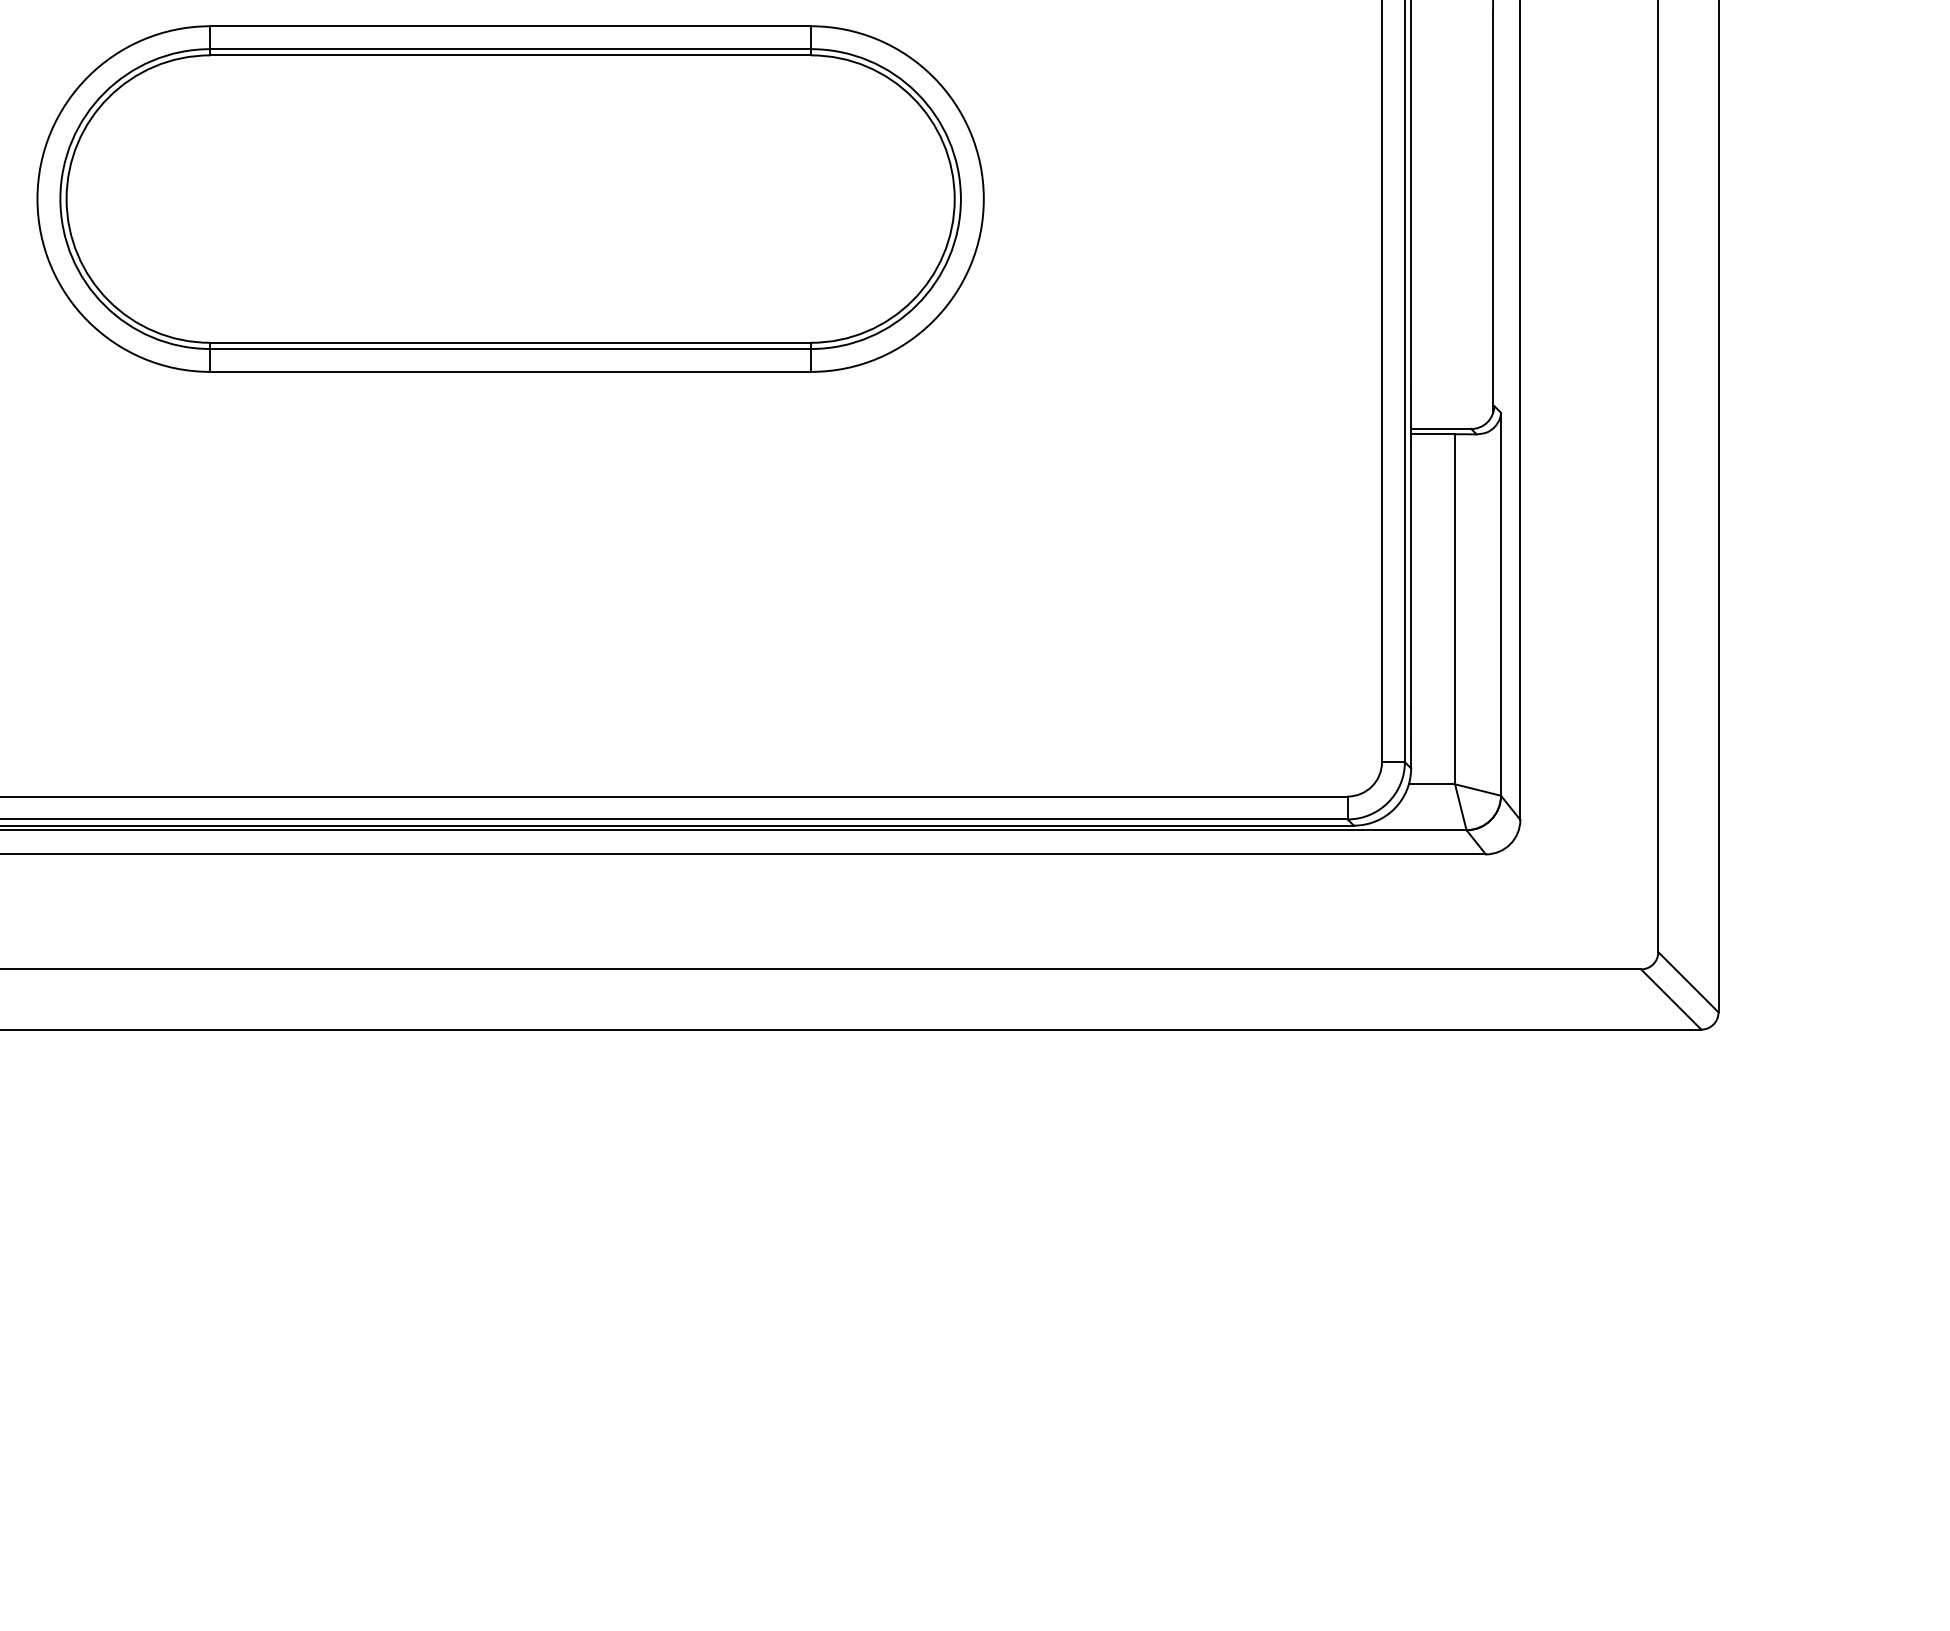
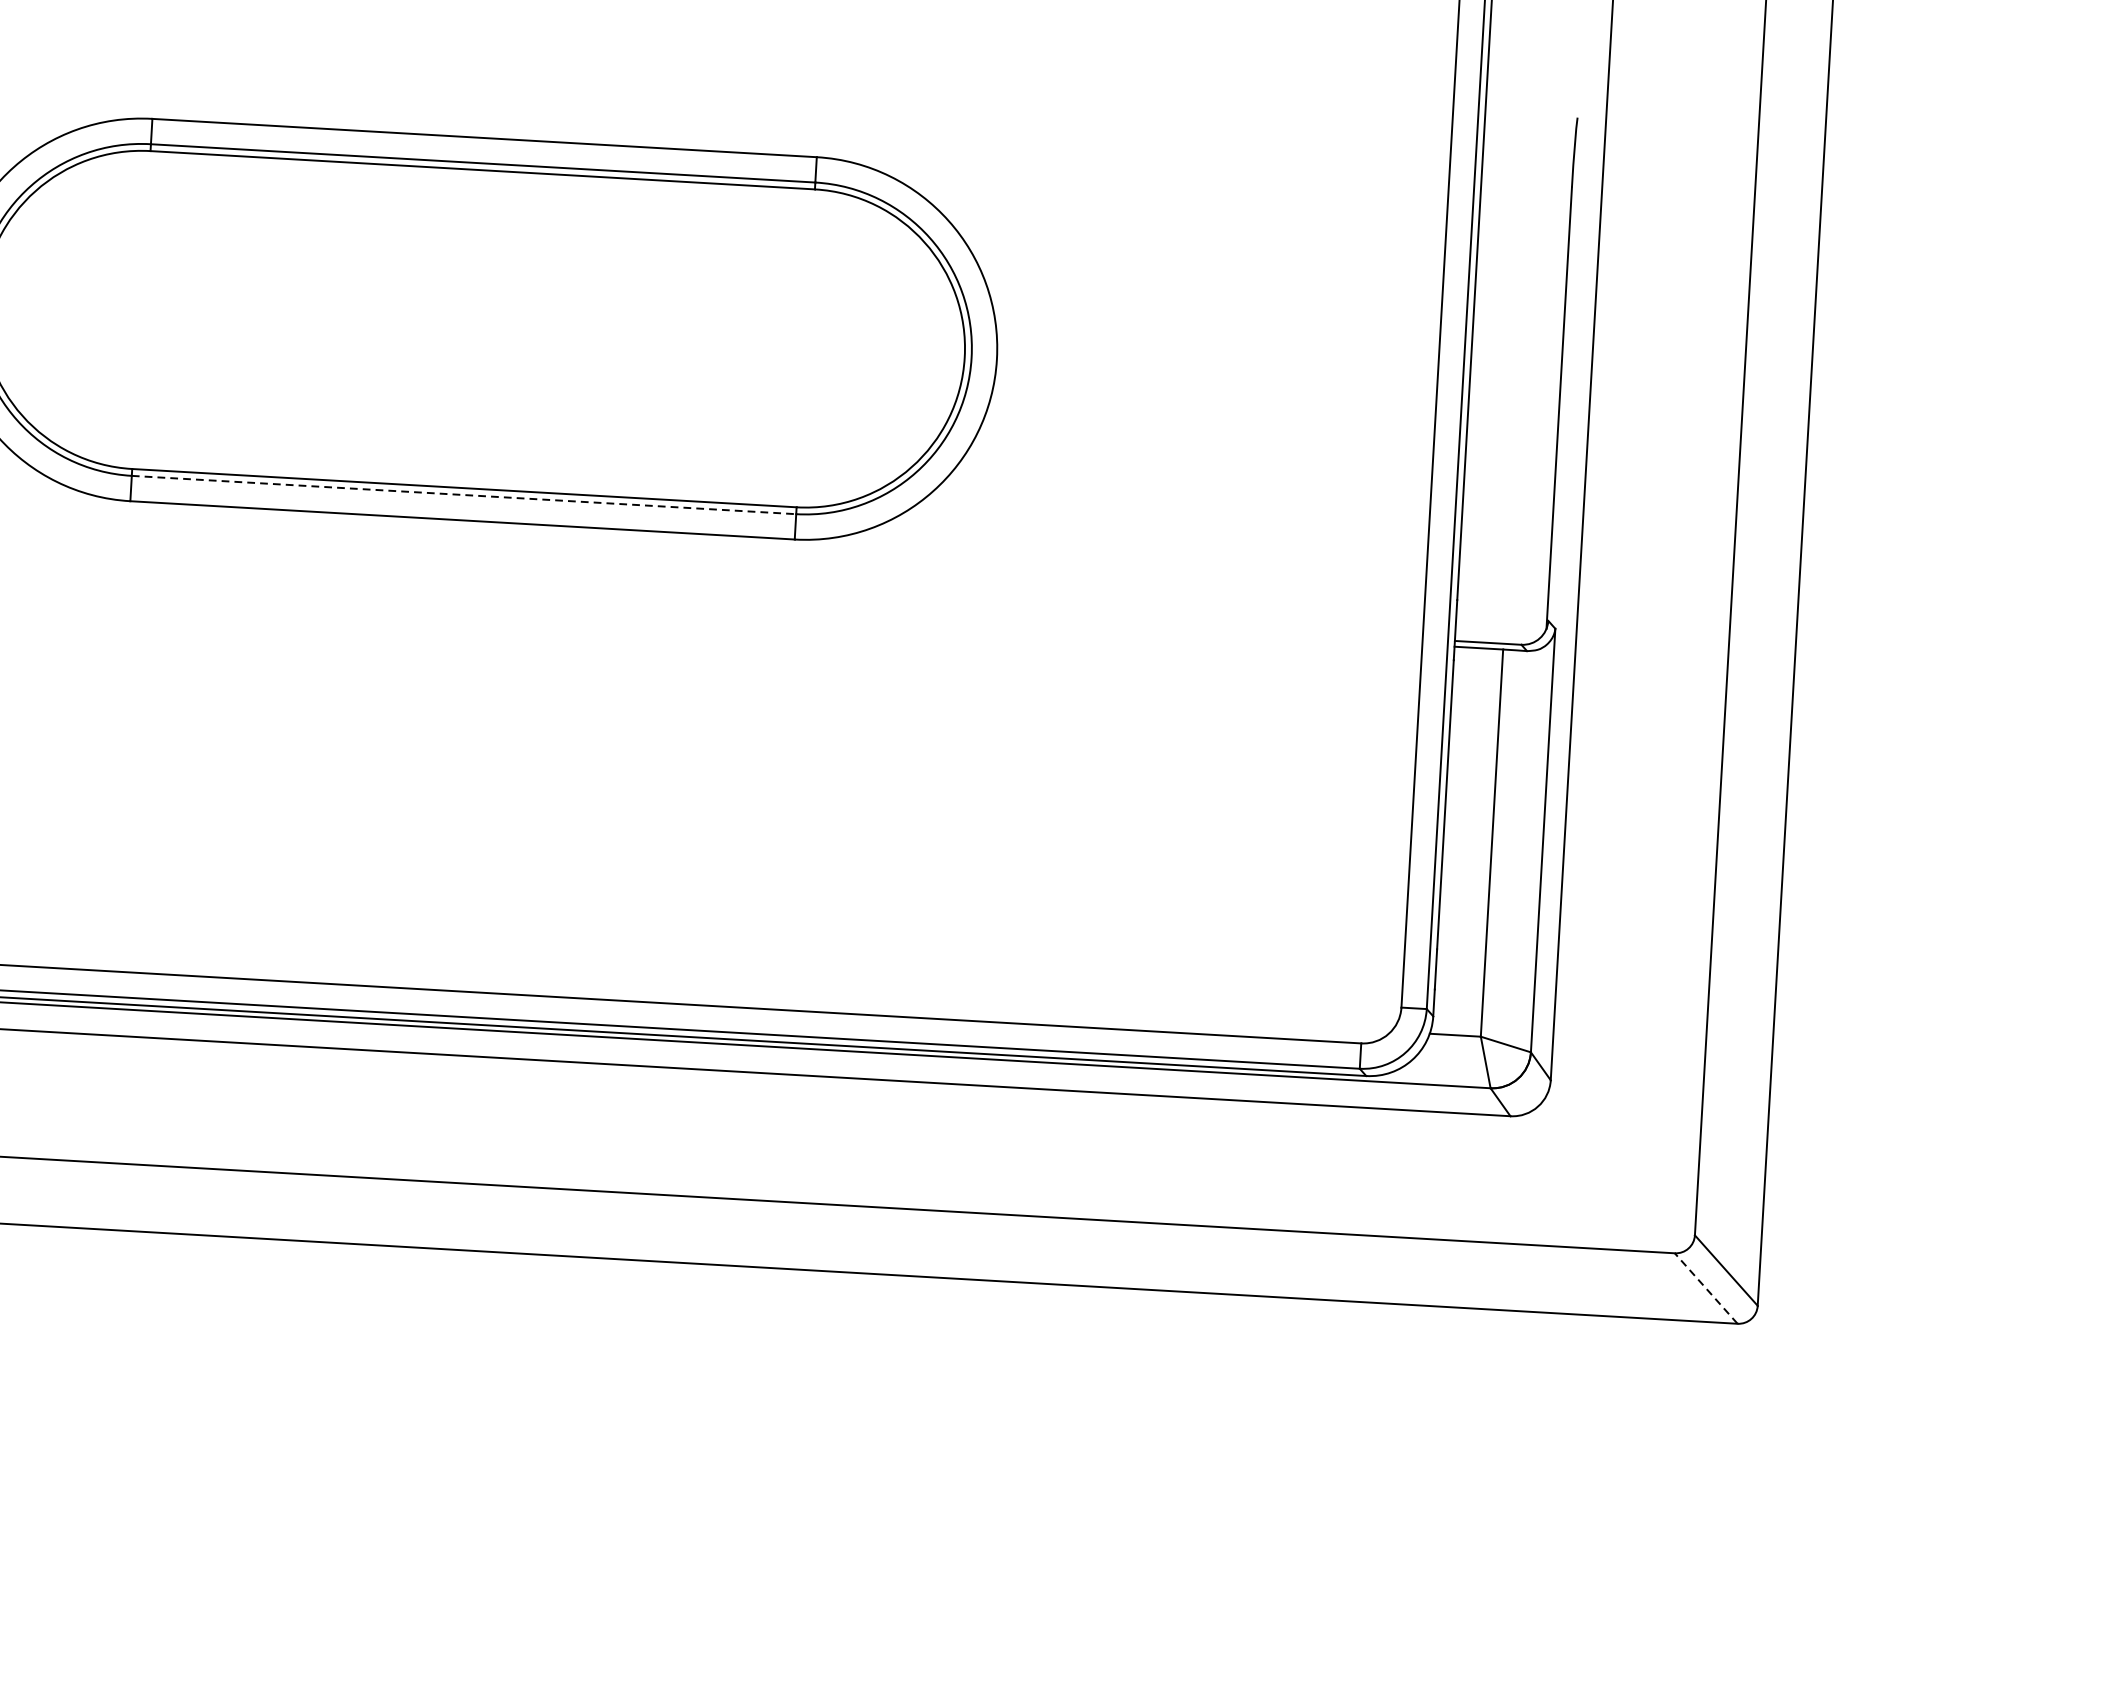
line: (511, 349) -> (464, 495), solid -> dashed
line: (1671, 999) -> (1706, 1288), solid -> dashed

